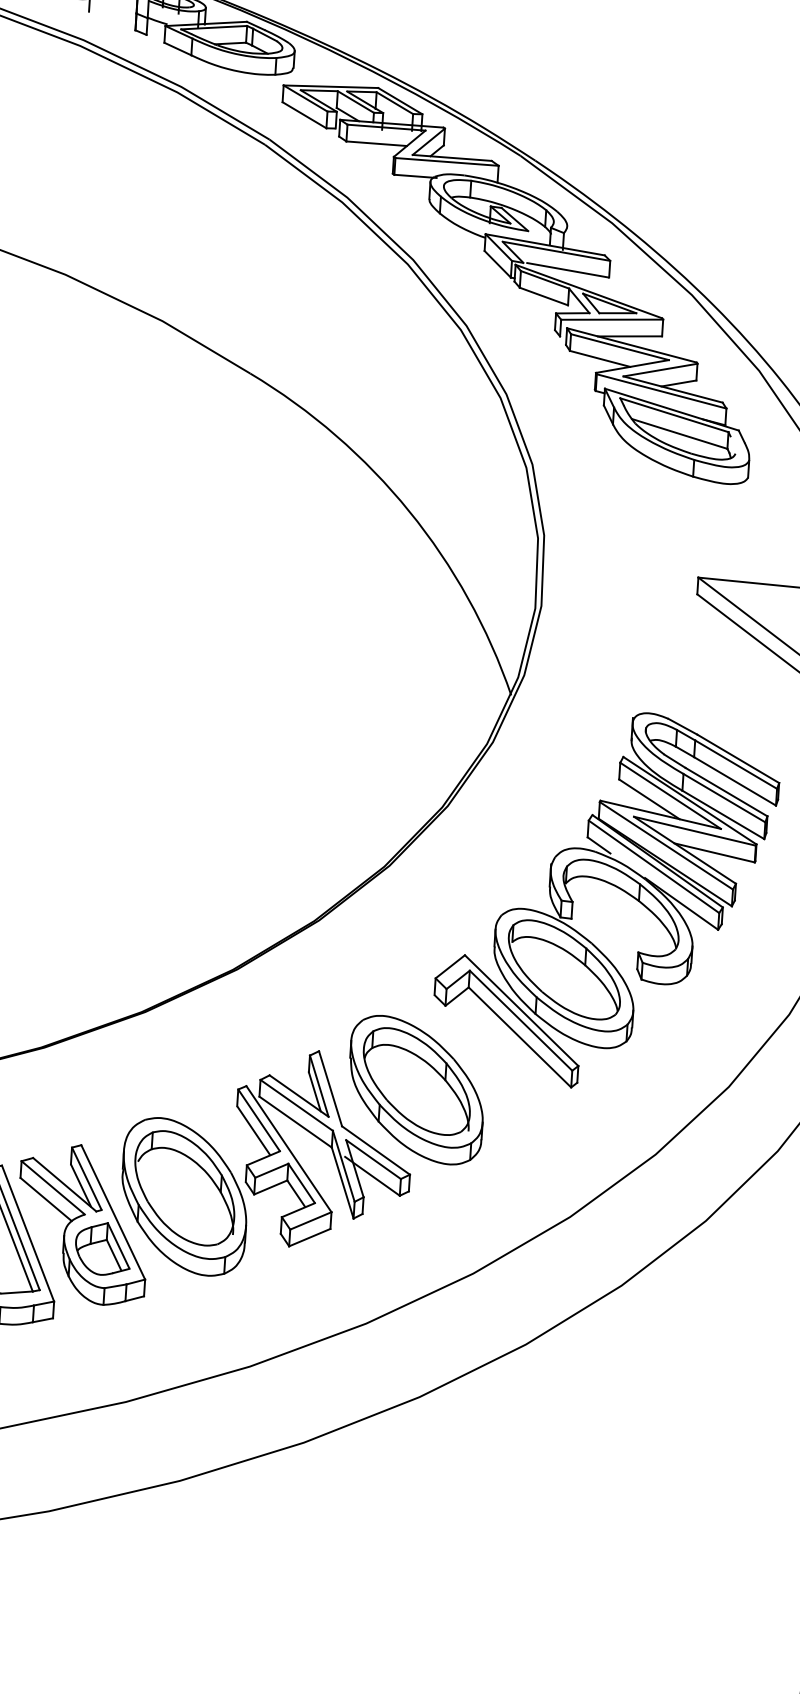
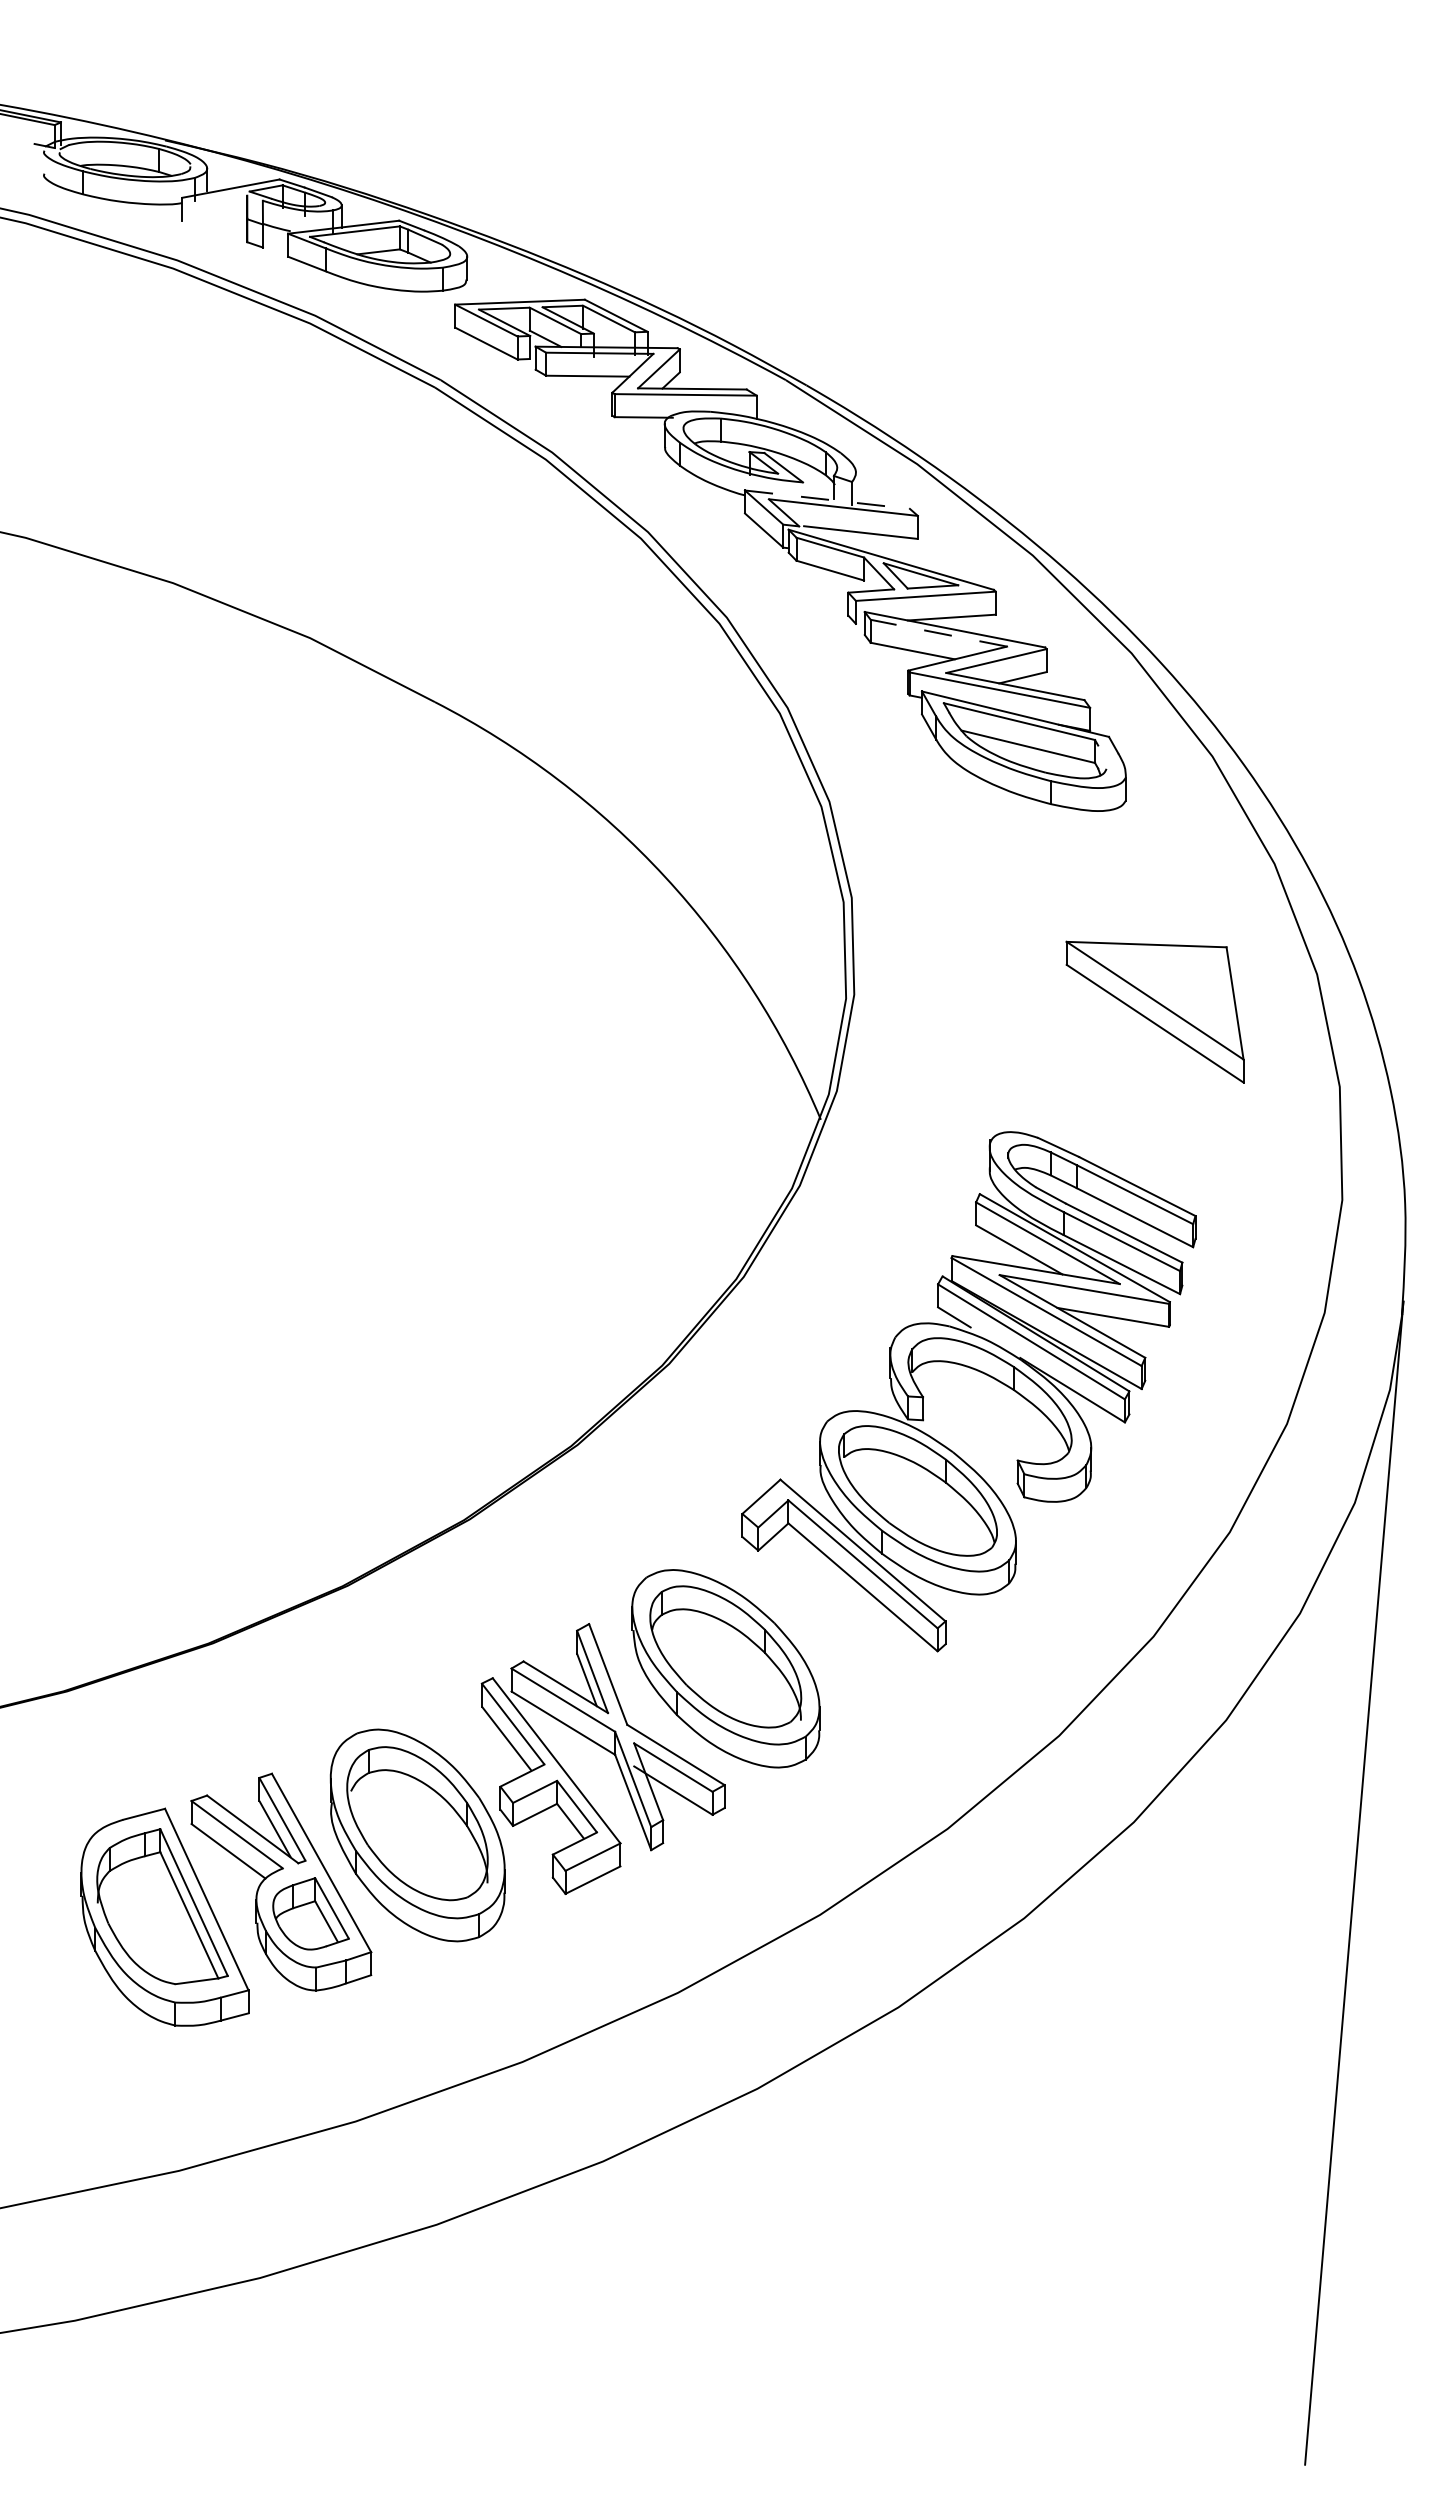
line: (545, 244) -> (827, 499), solid -> dashed
line: (619, 347) -> (938, 633), solid -> dashed

